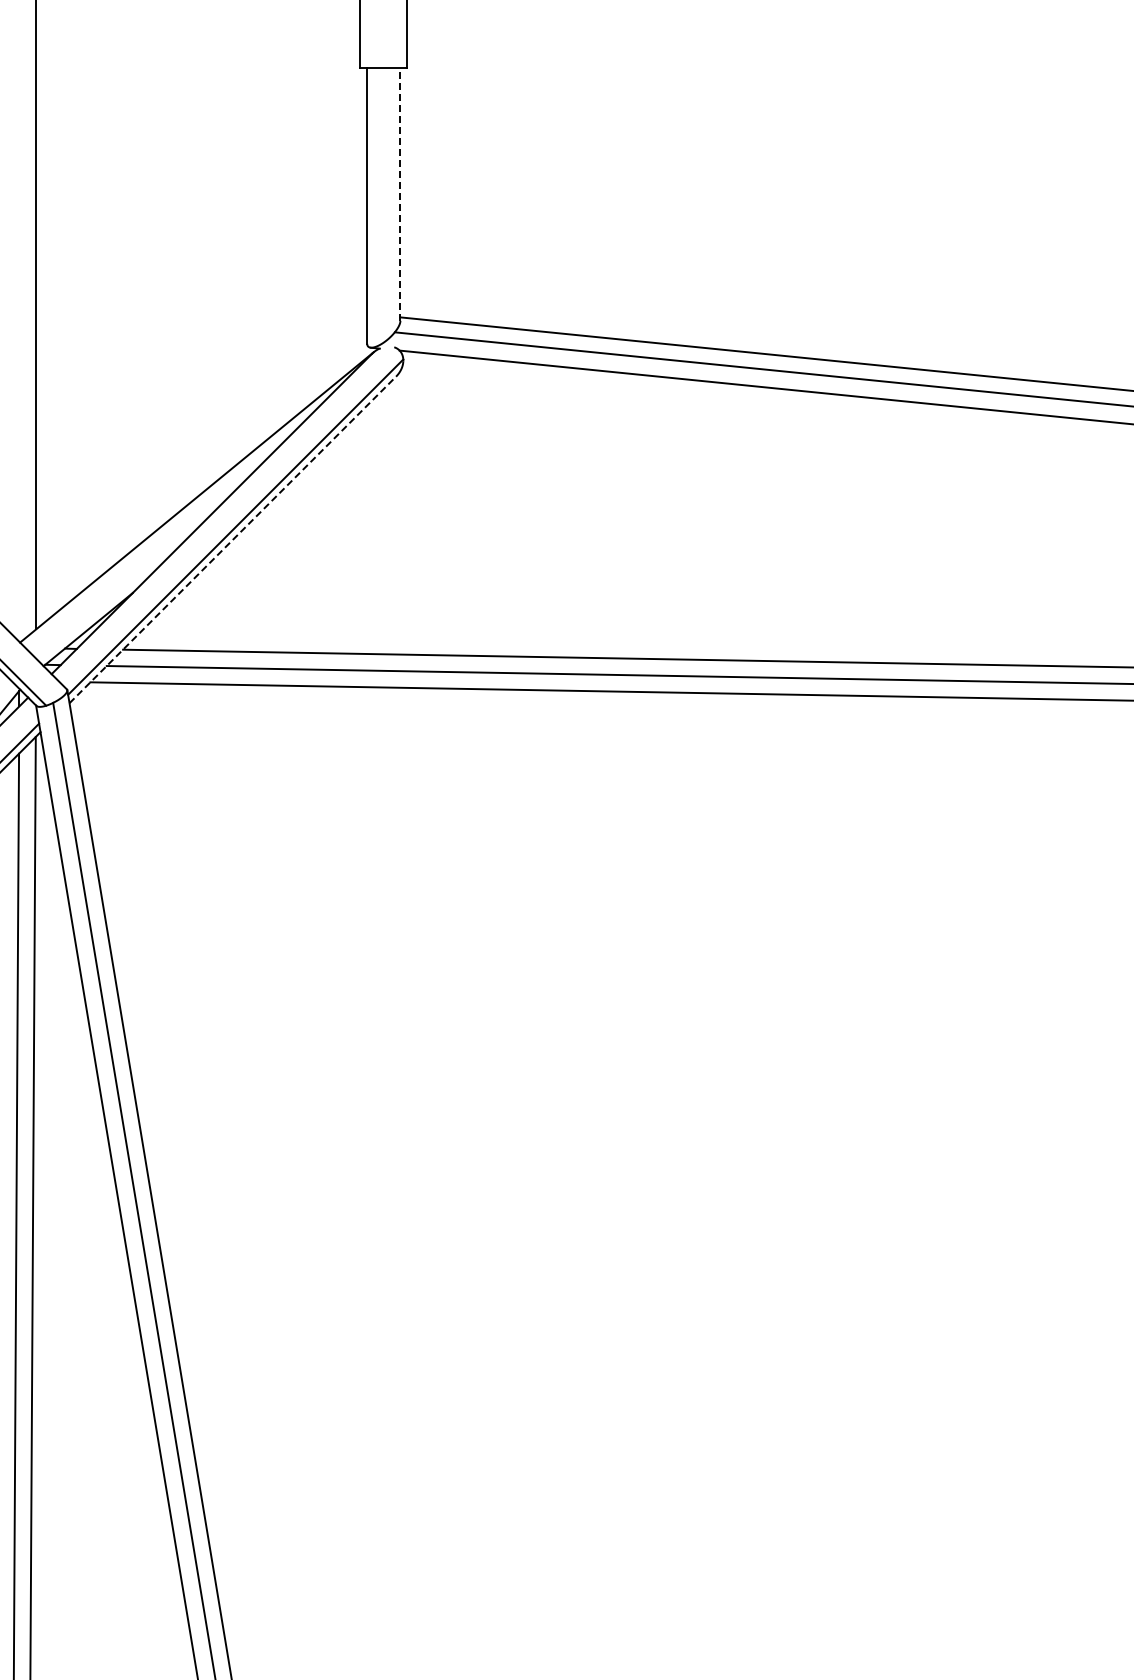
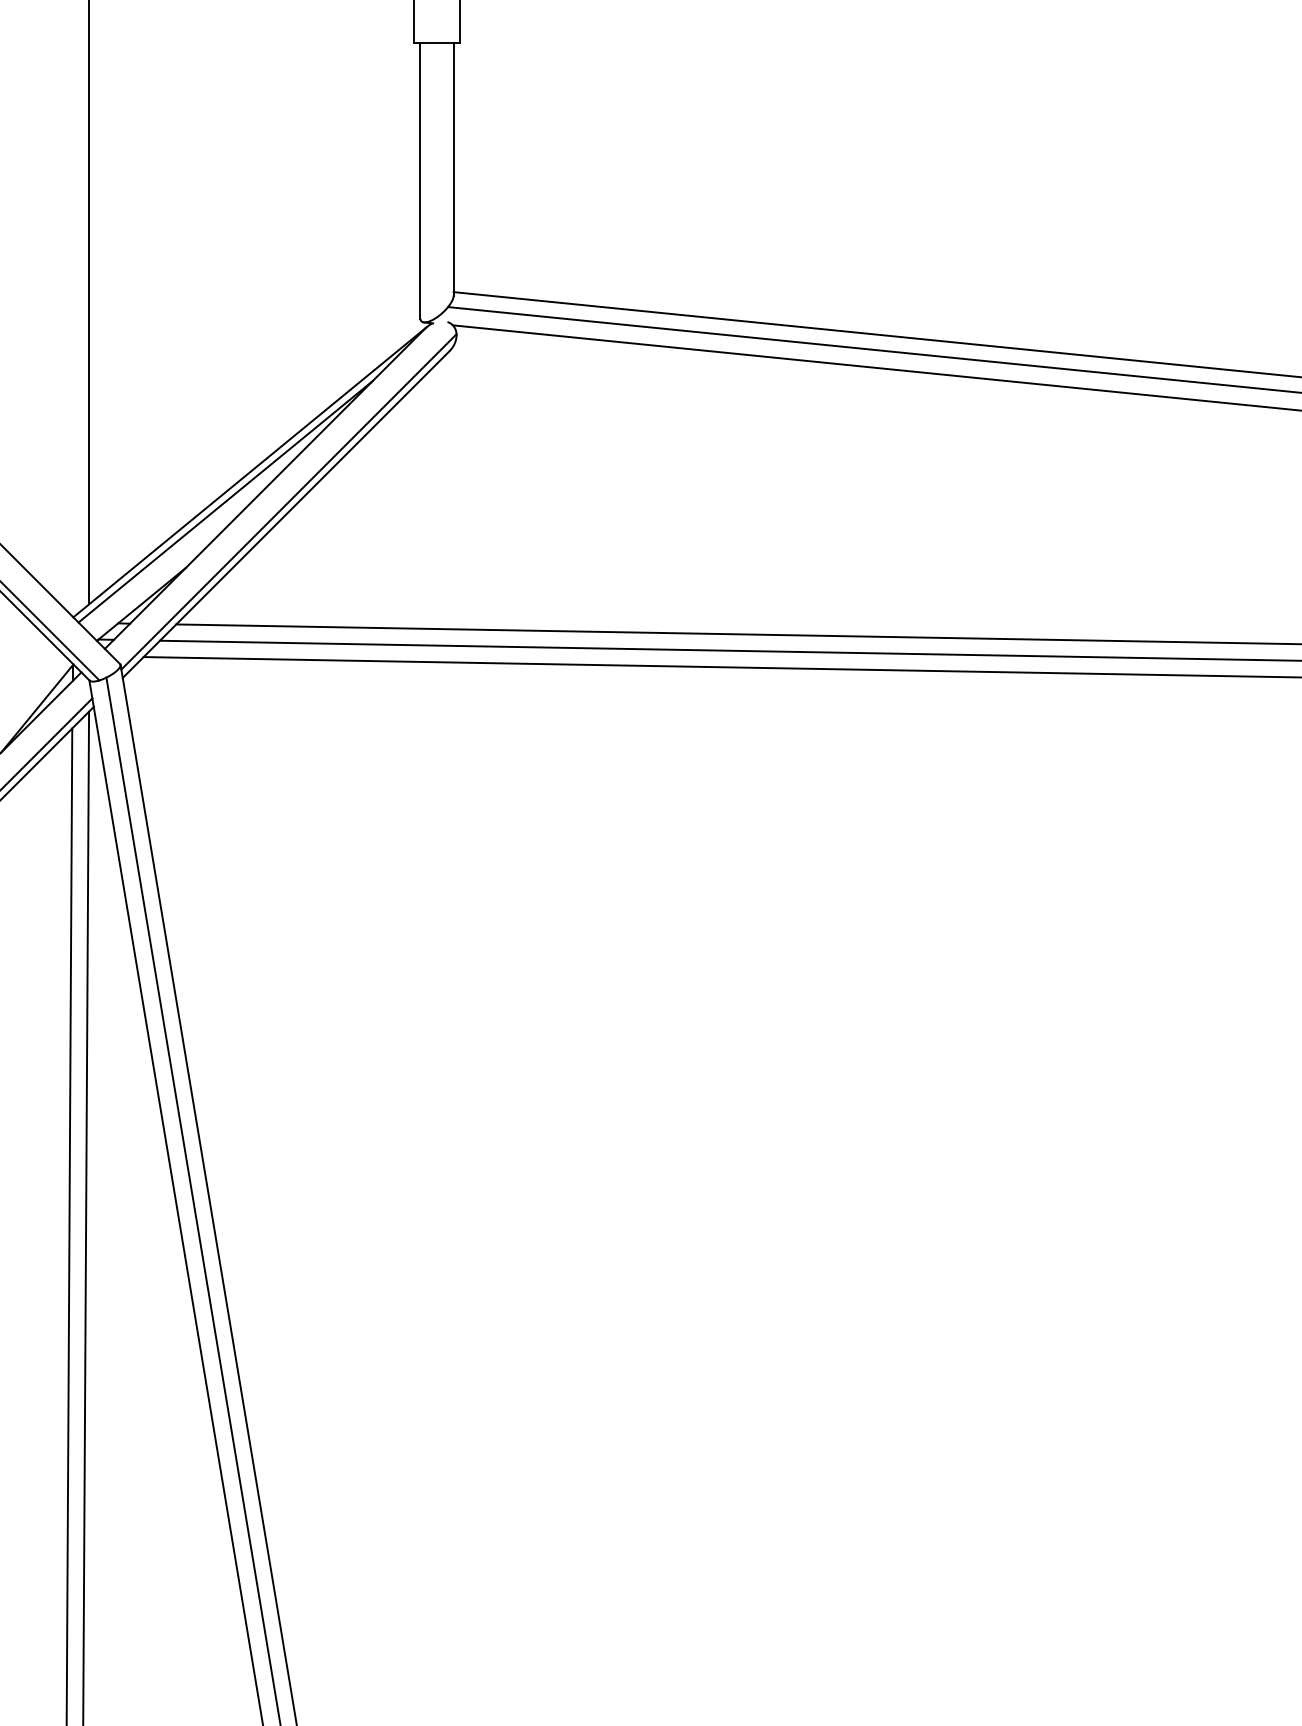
line: (400, 193) -> (453, 168), dashed -> solid
line: (172, 526) -> (225, 501), added
line: (233, 539) -> (286, 514), dashed -> solid

